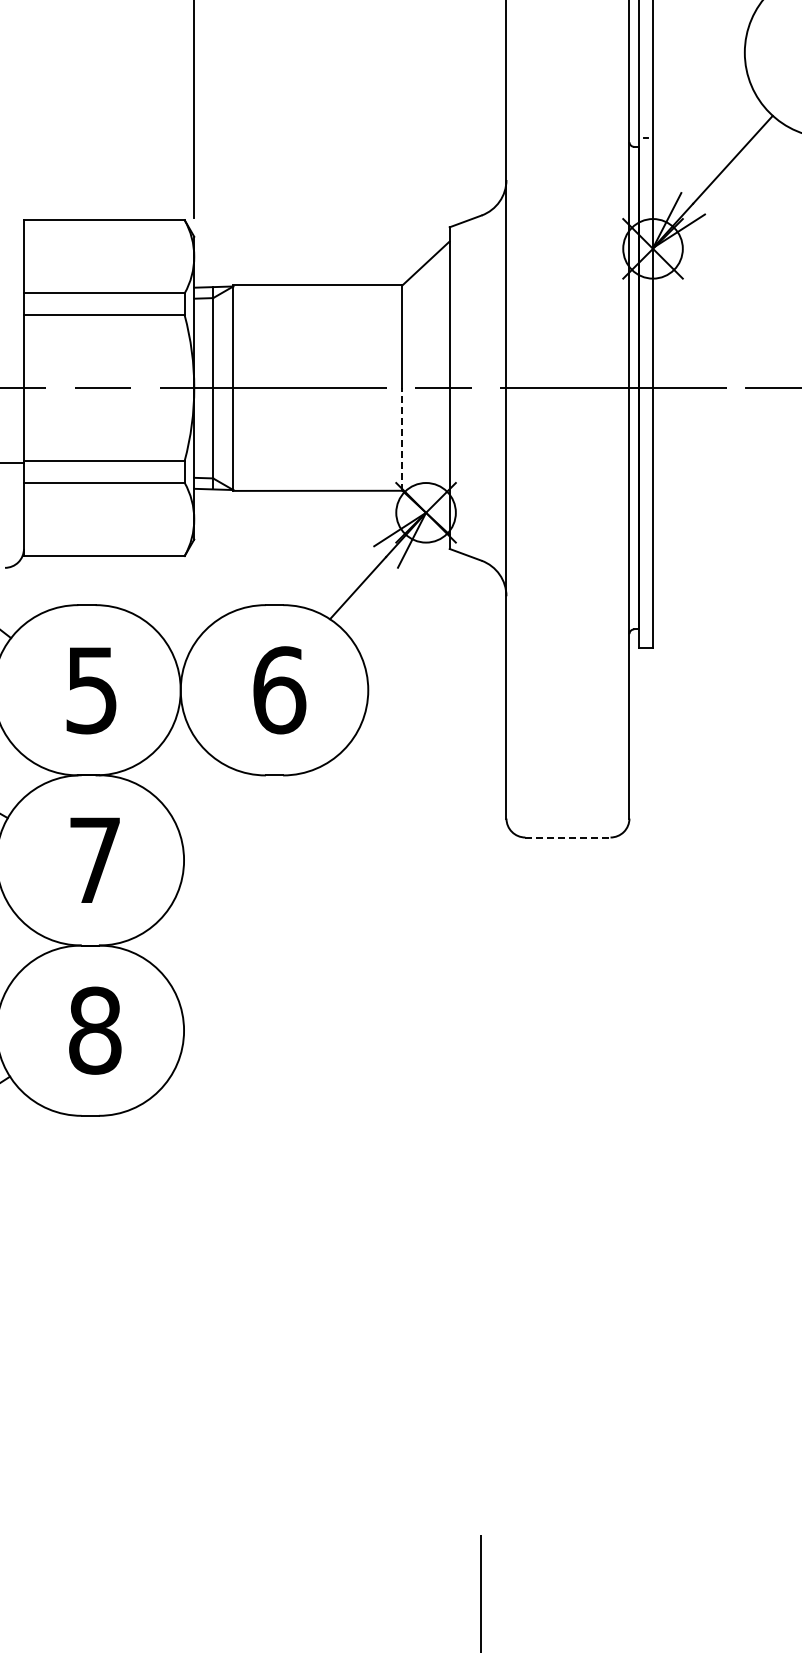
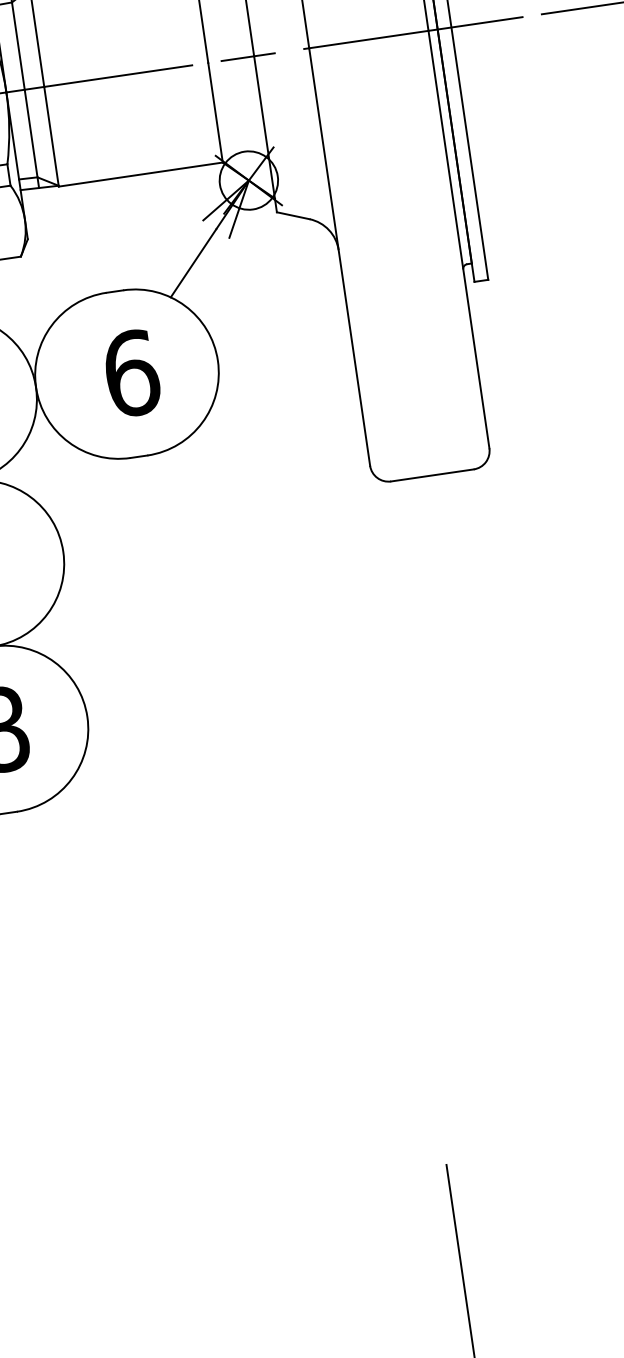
line: (402, 438) -> (215, 111), dashed -> solid
line: (567, 837) -> (431, 475), dashed -> solid

